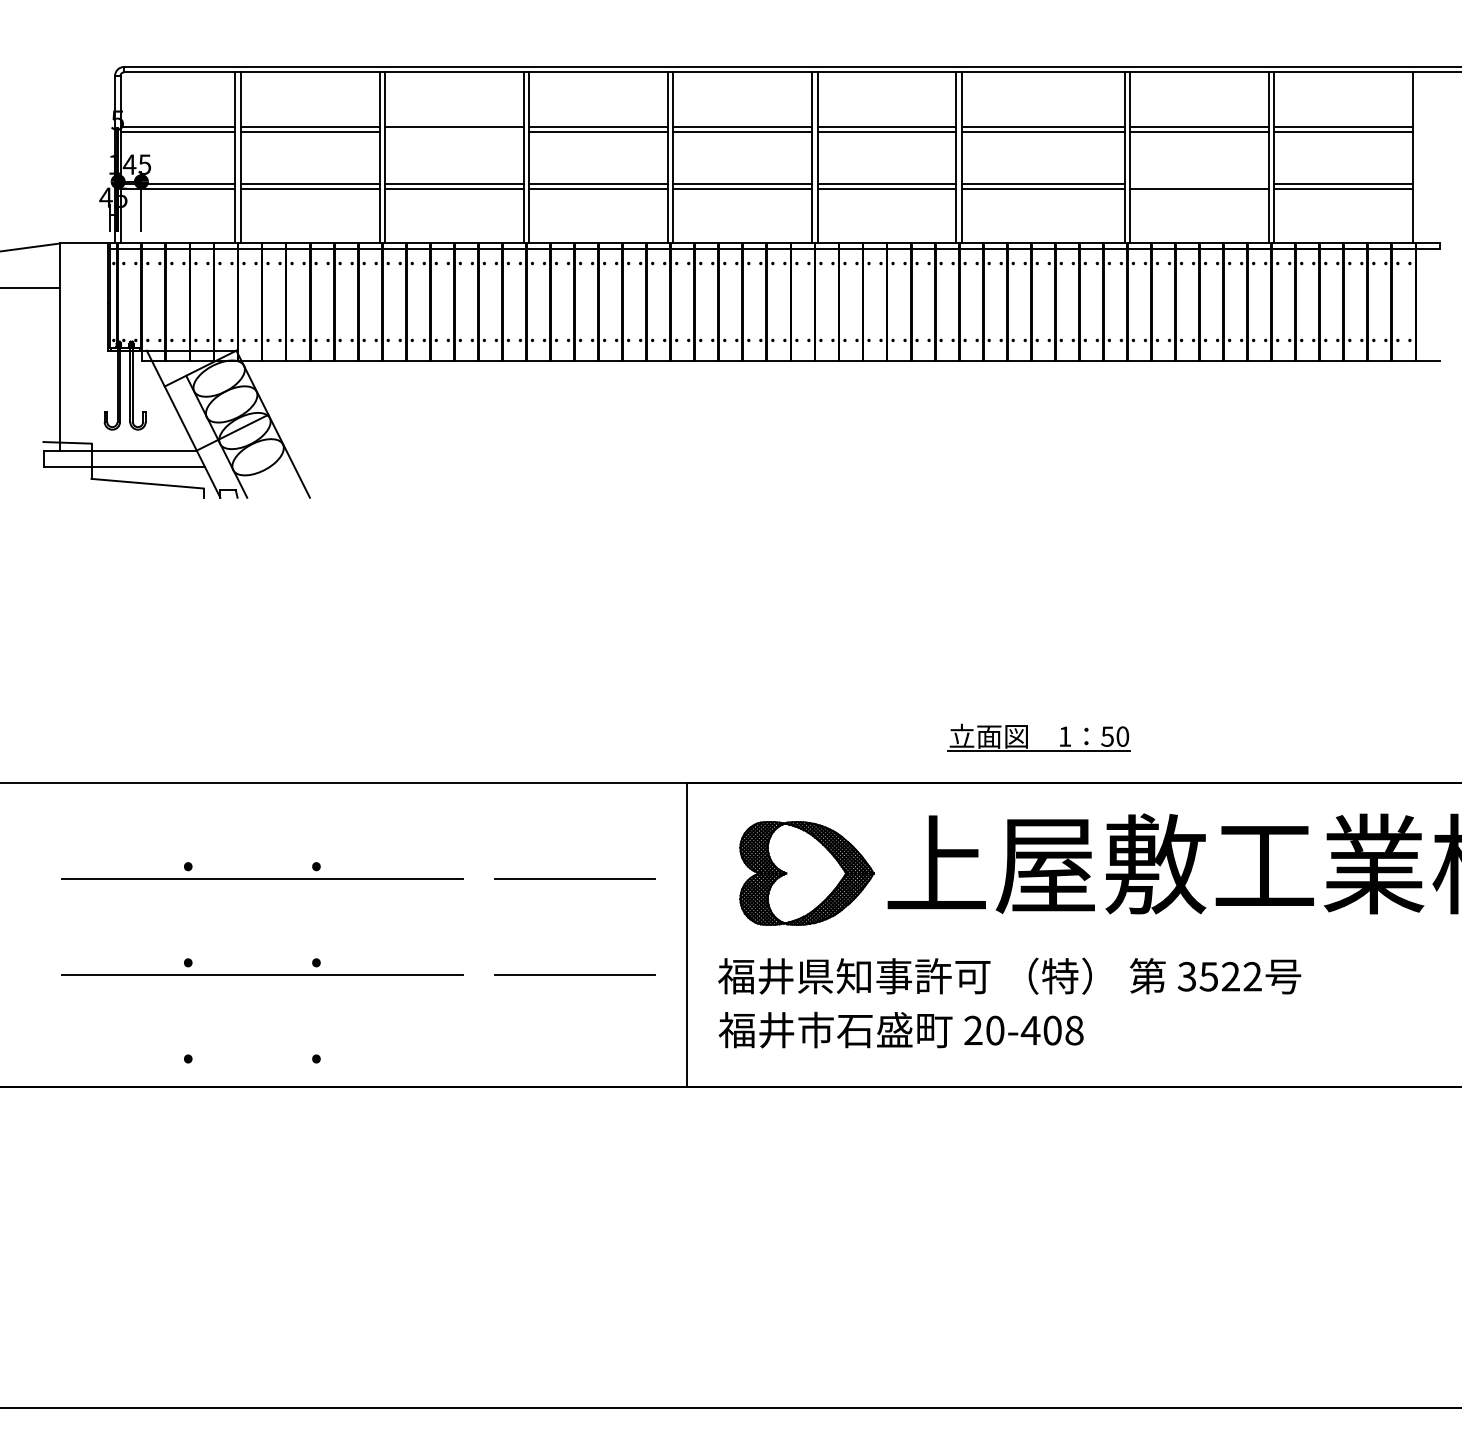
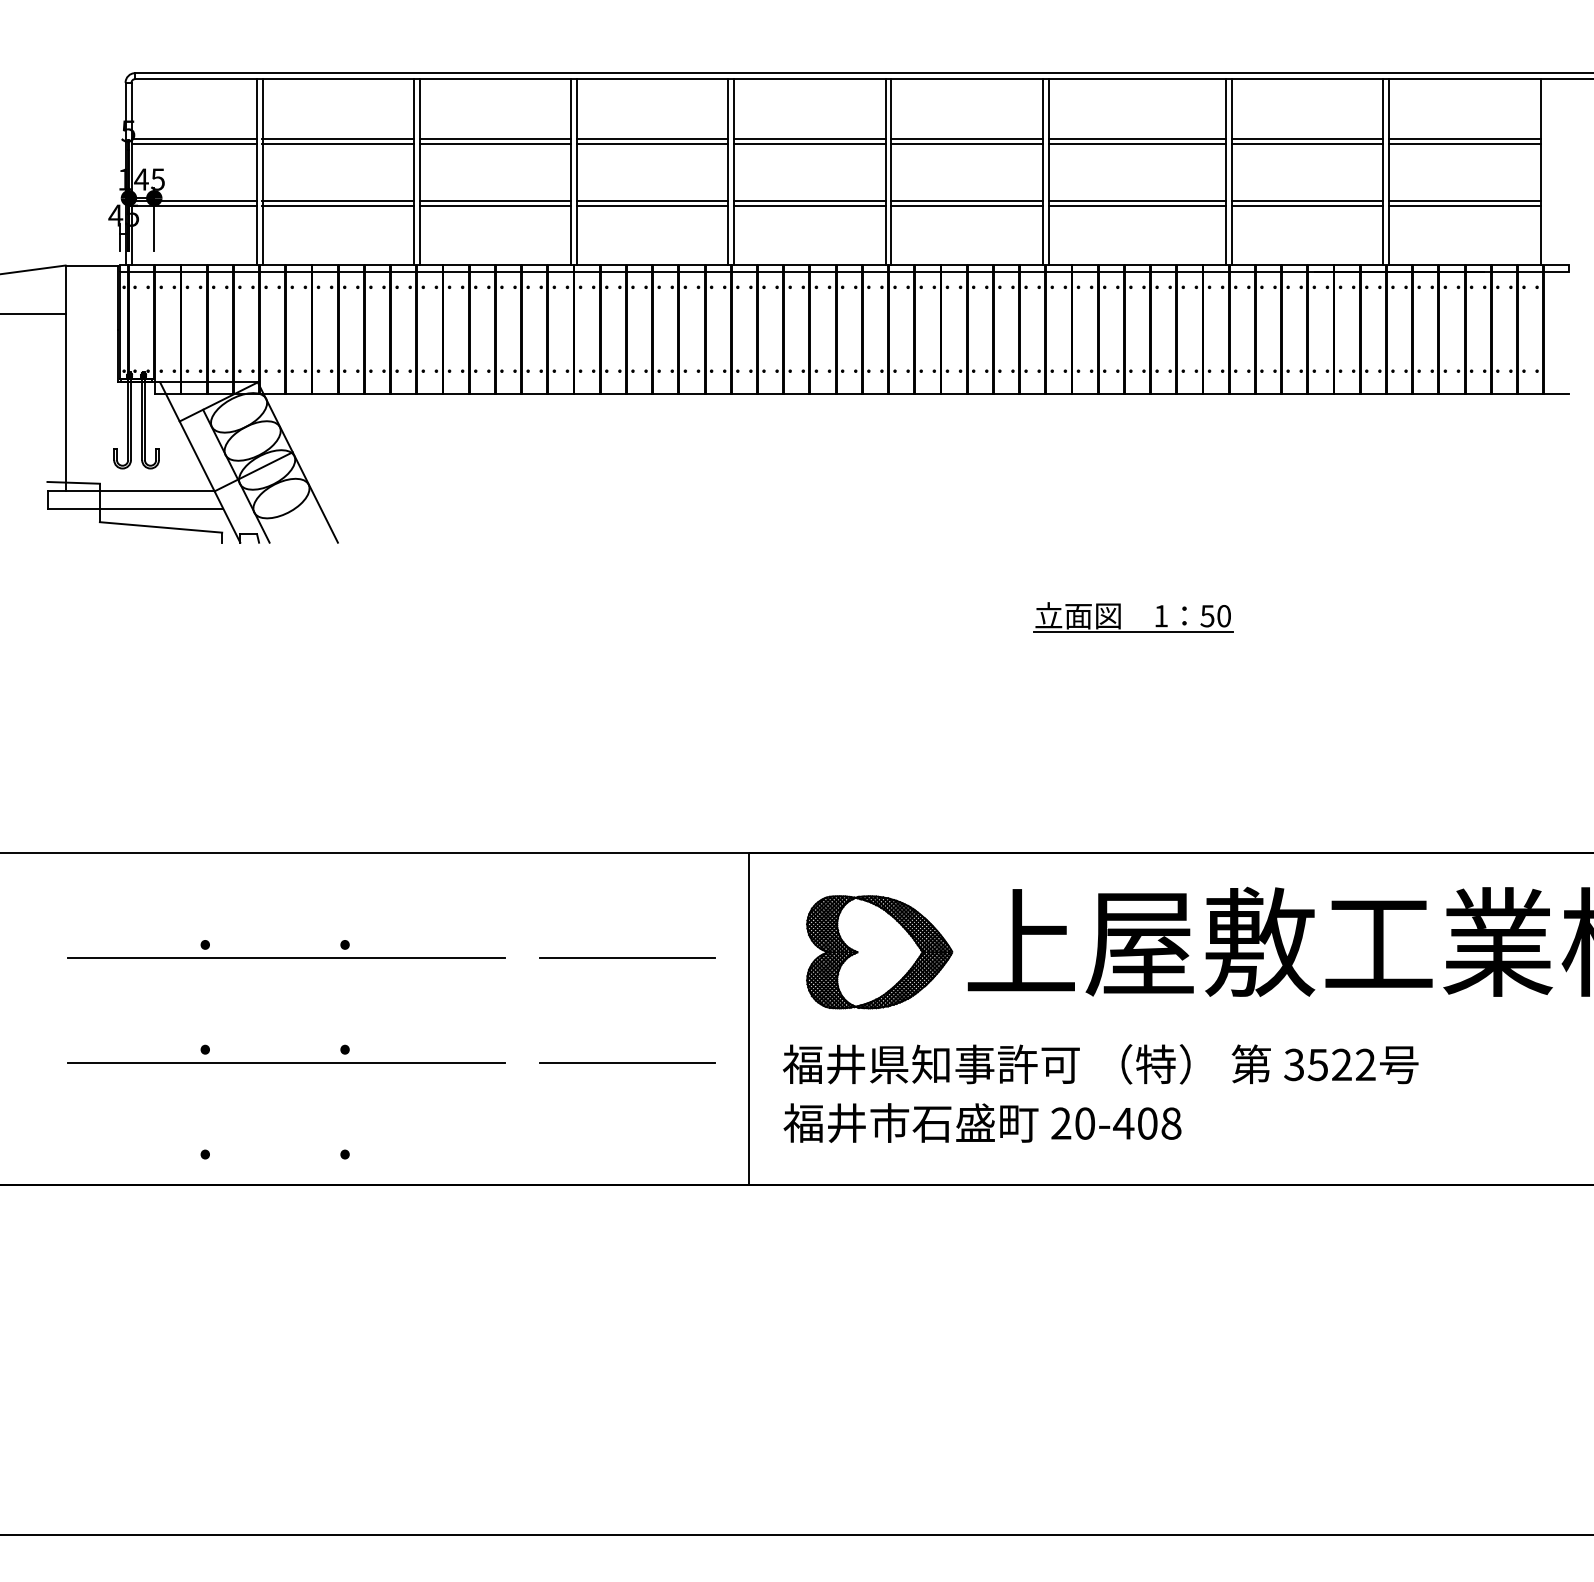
line: (454, 131) -> (495, 143), added
line: (1199, 183) -> (1307, 200), added
part: (1027, 737) -> (1120, 617), moved

